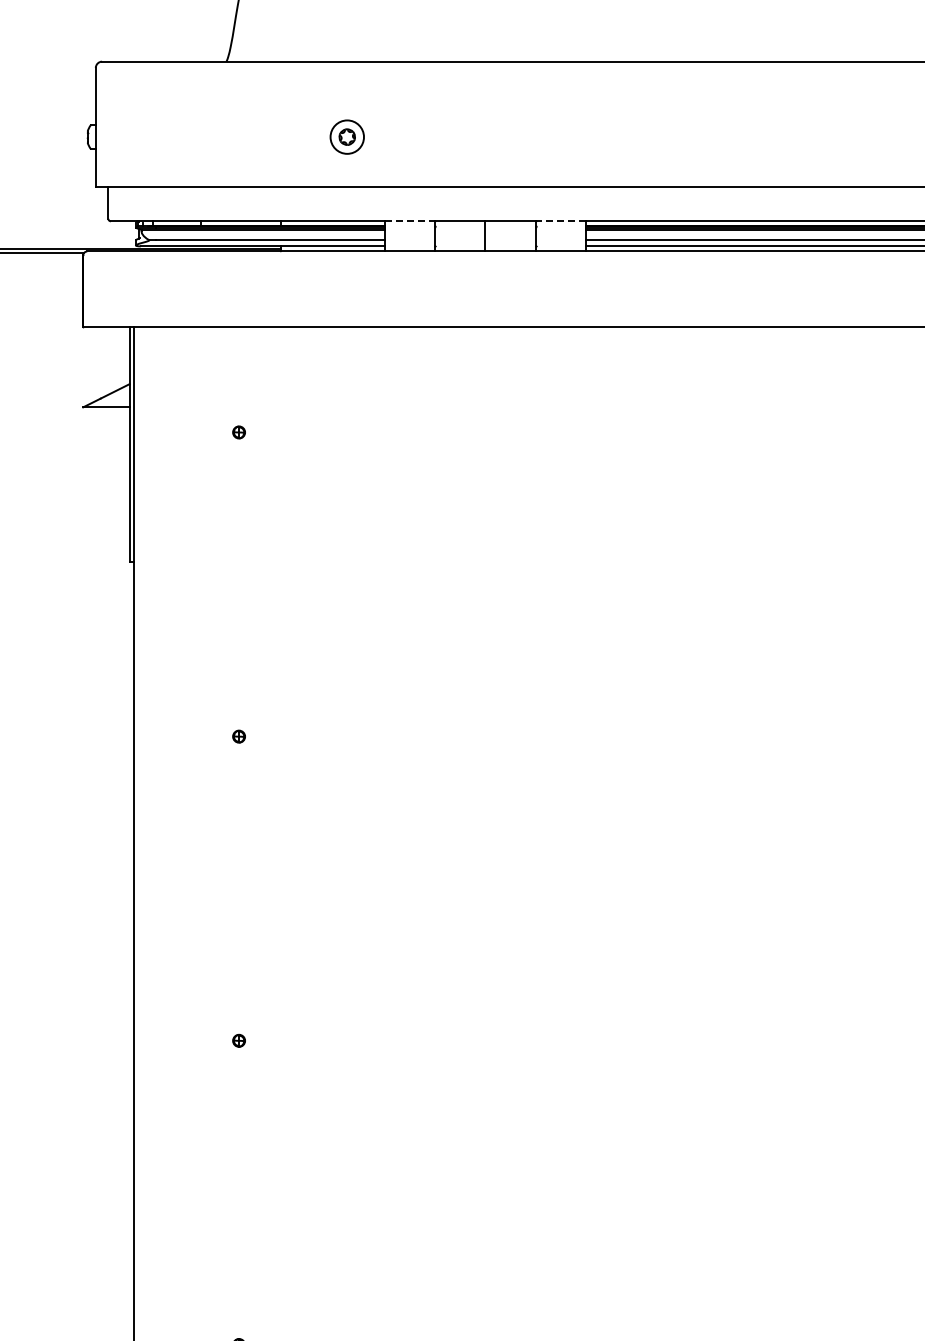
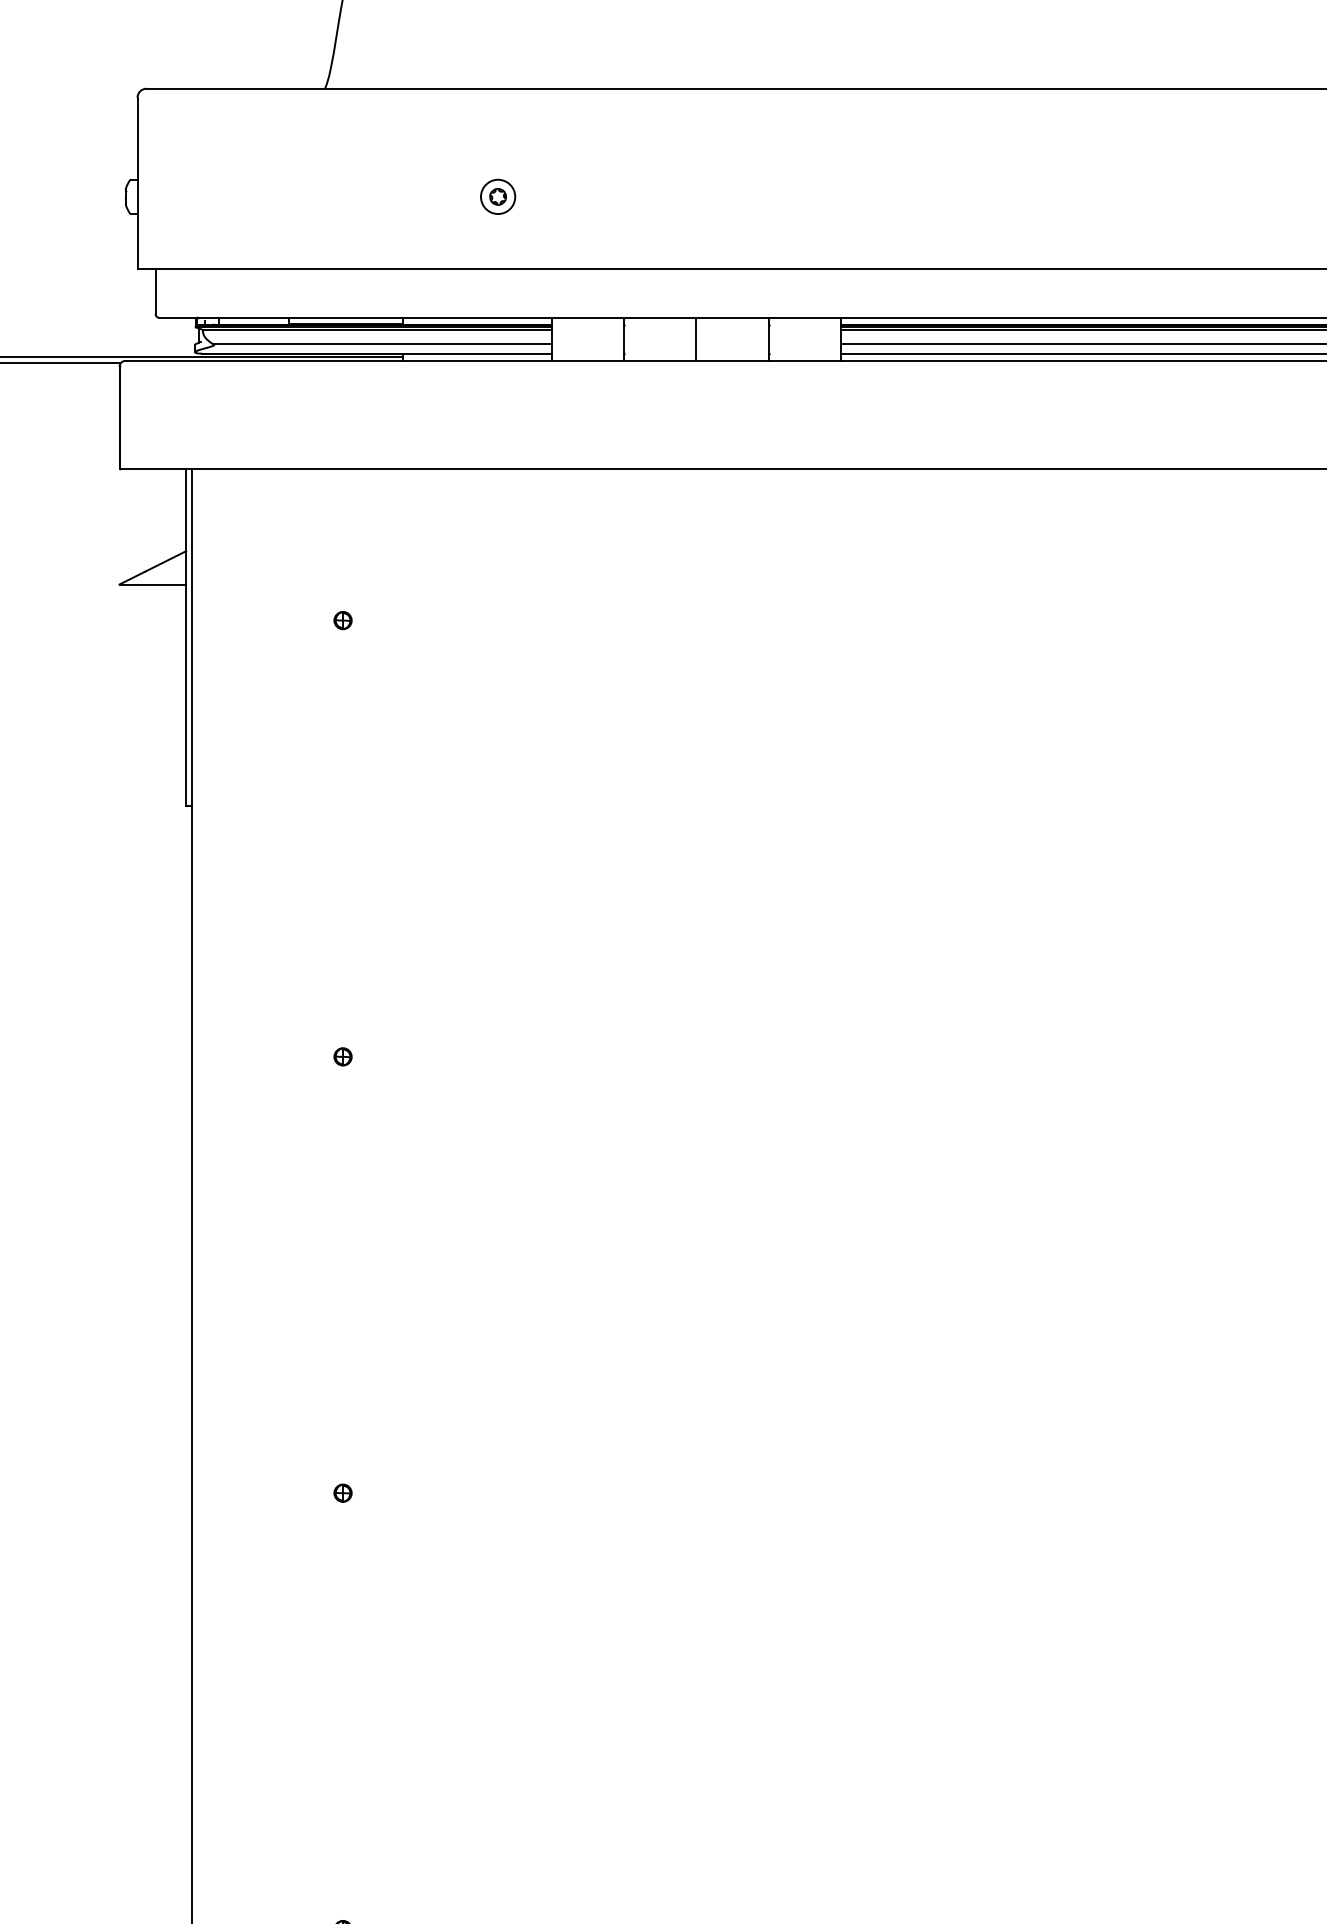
part: (346, 136) -> (497, 196), size x0.71
line: (410, 221) -> (588, 317), dashed -> solid
line: (560, 221) -> (804, 317), dashed -> solid

